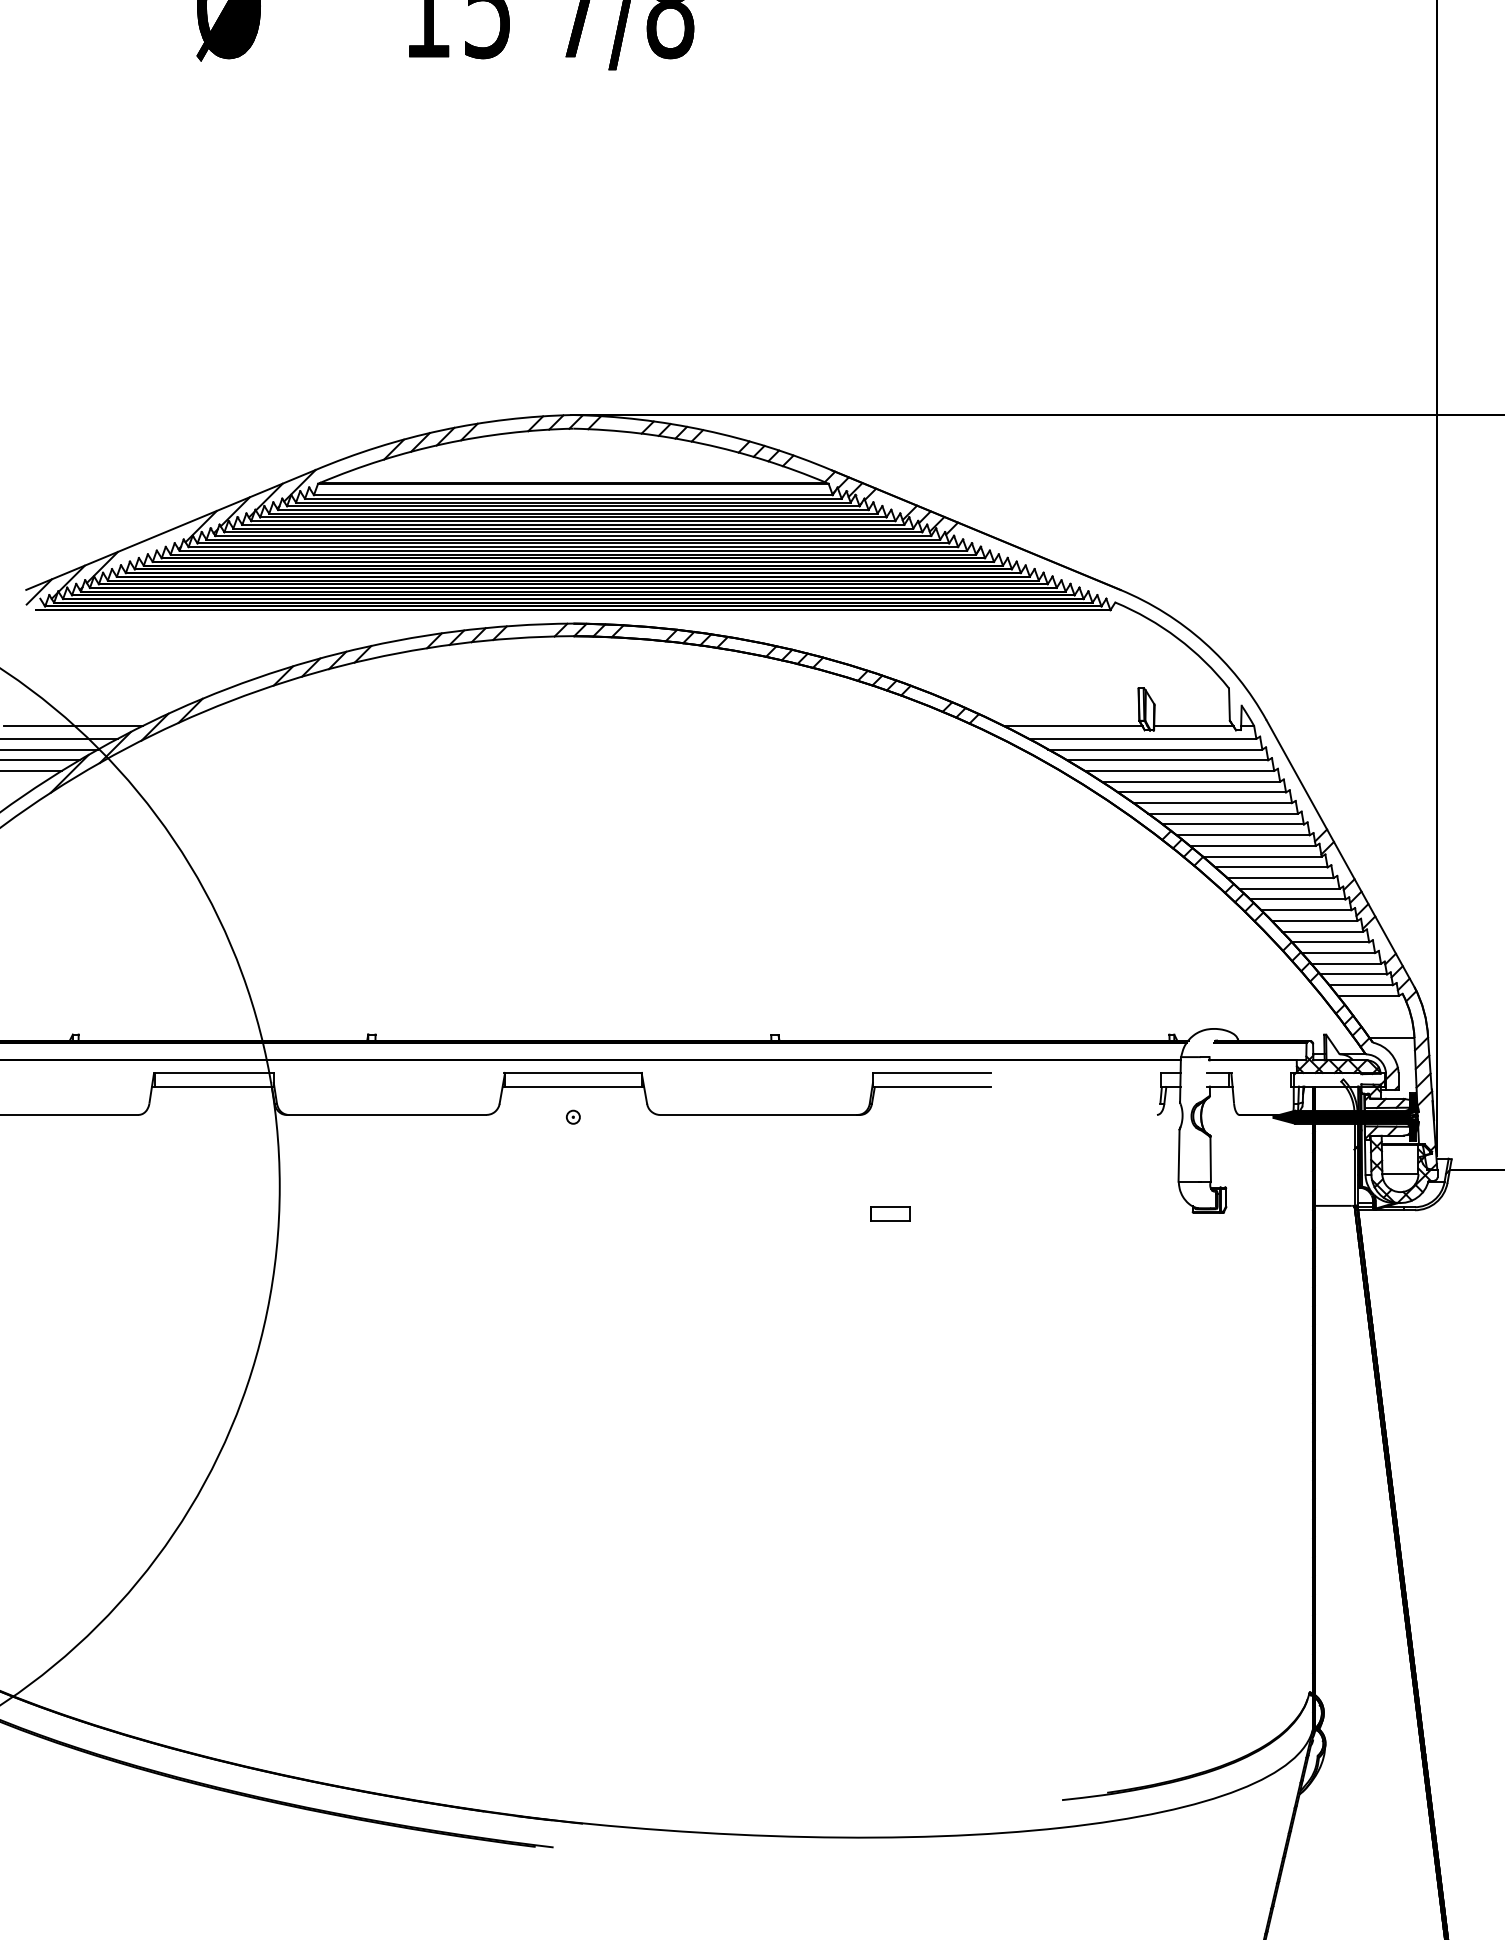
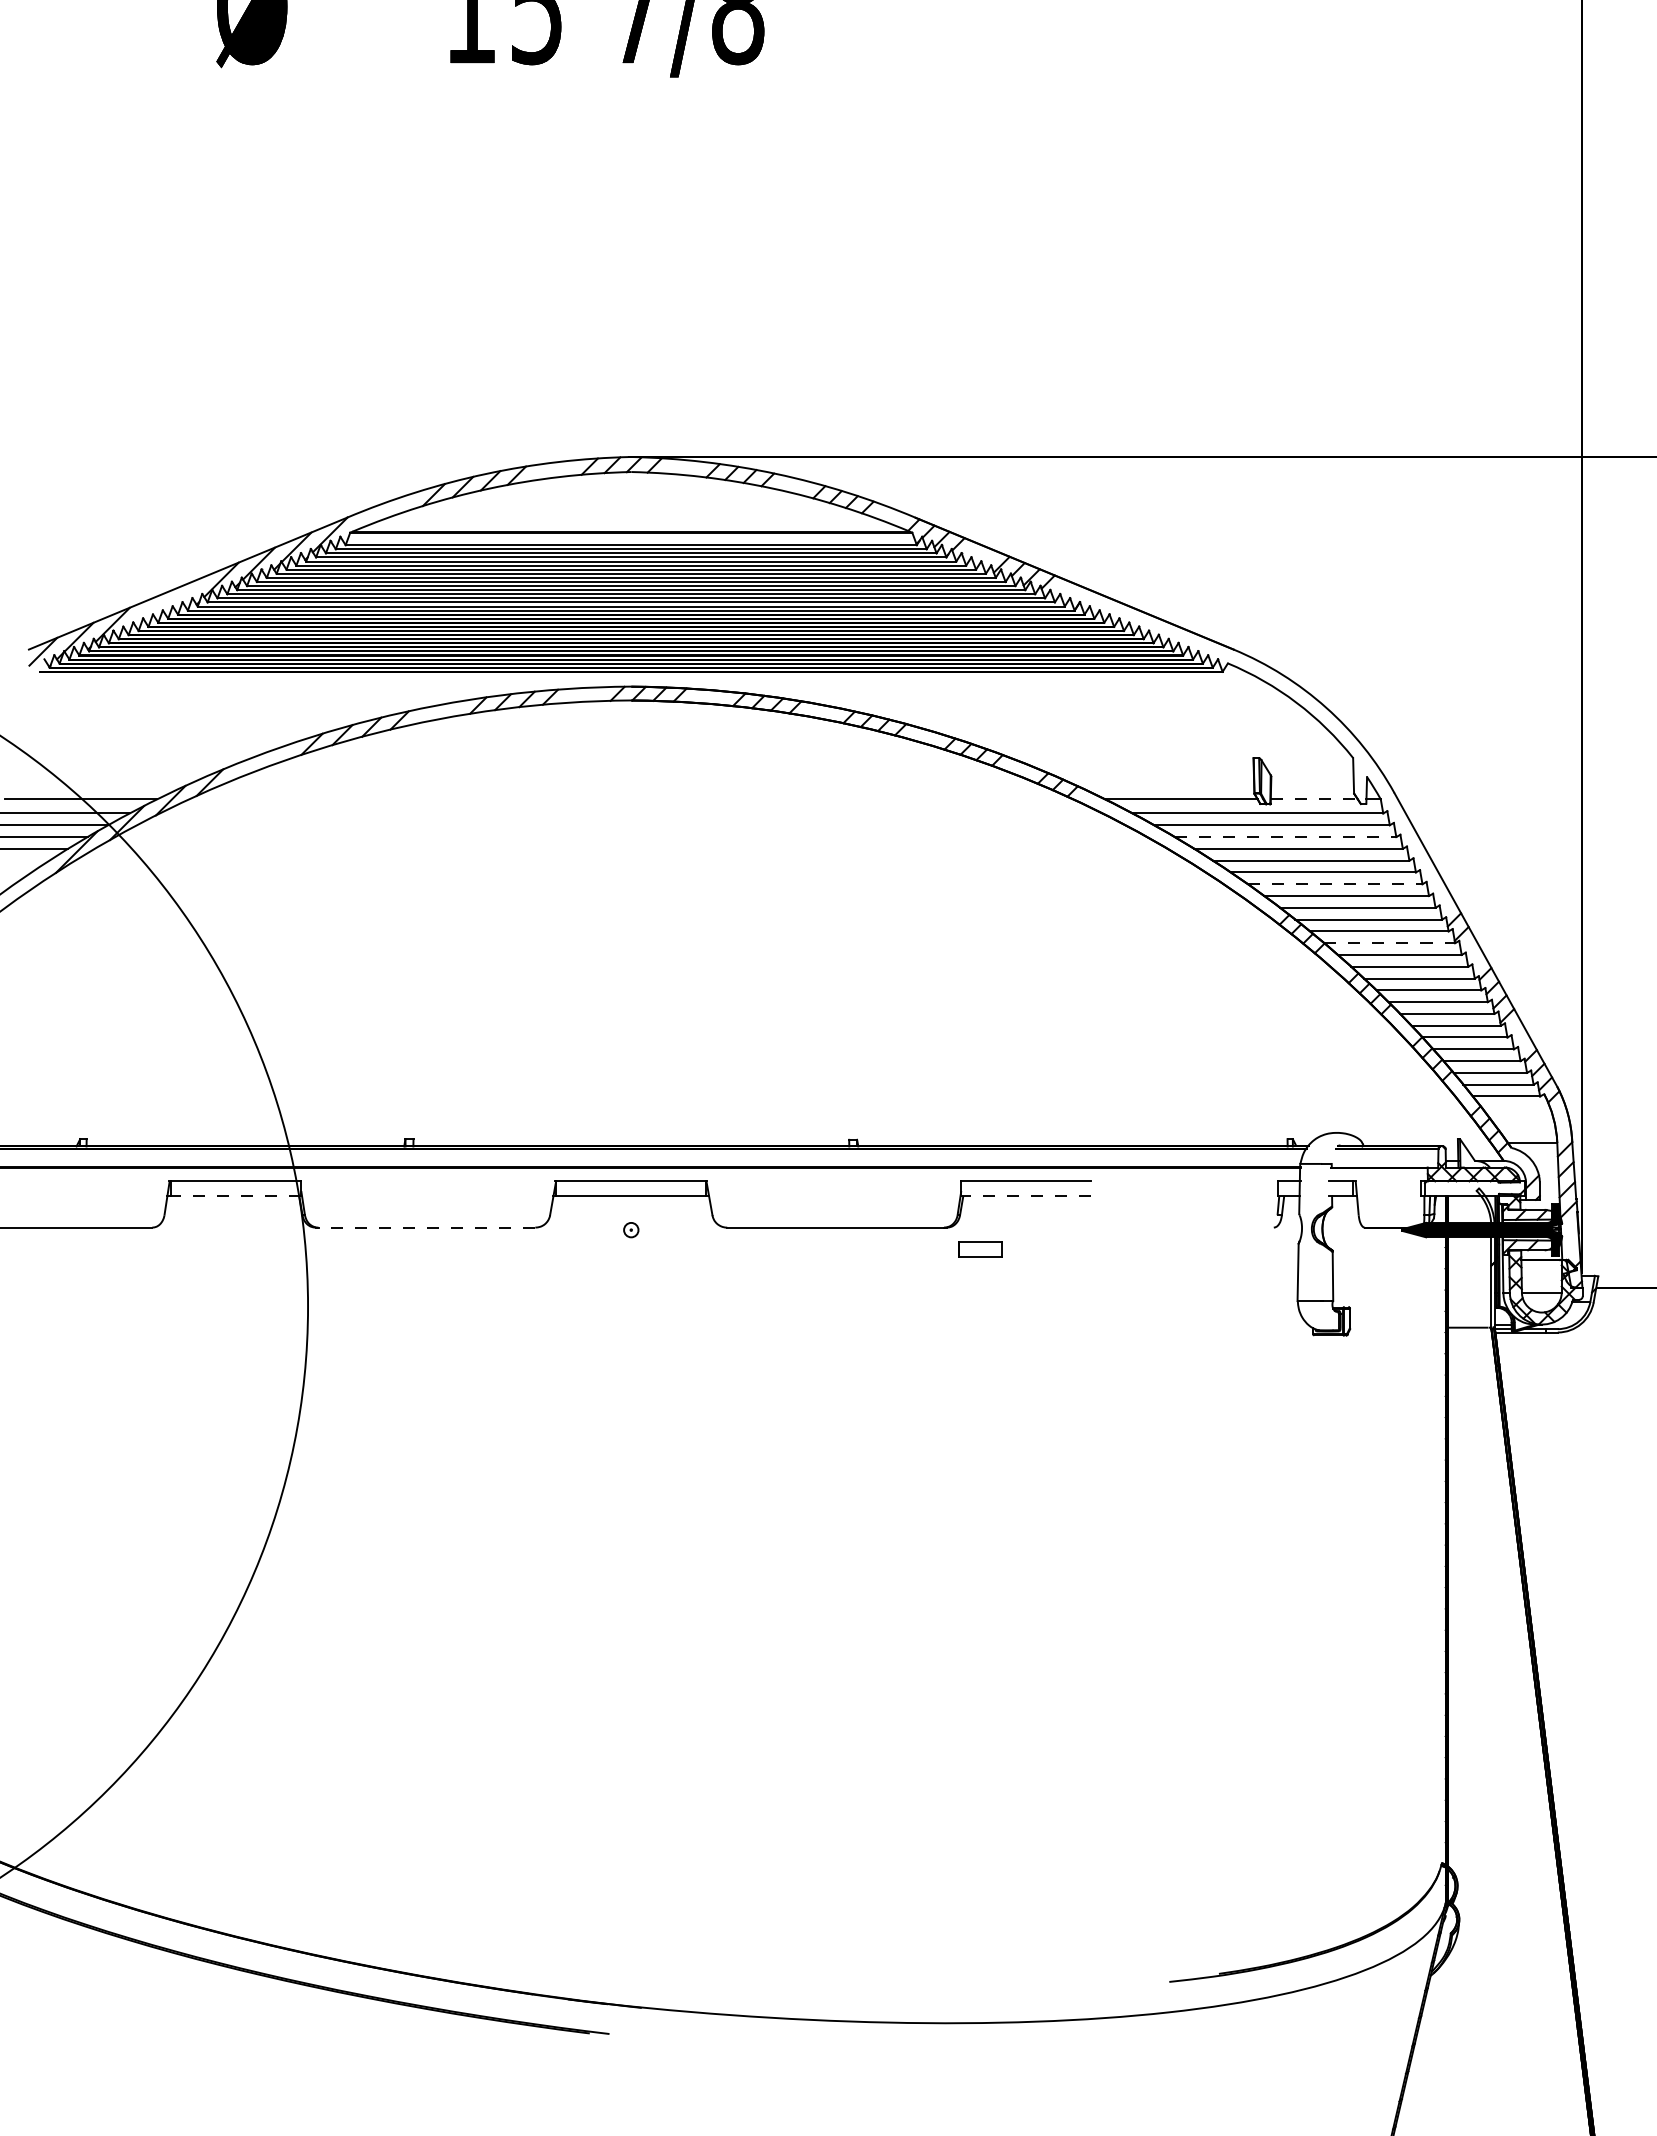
line: (1193, 726) -> (1314, 799), solid -> dashed
line: (1167, 760) -> (1285, 837), solid -> dashed
line: (1213, 803) -> (1335, 884), solid -> dashed
line: (1262, 856) -> (1390, 943), solid -> dashed
line: (213, 1086) -> (235, 1196), solid -> dashed
line: (931, 1086) -> (1025, 1196), solid -> dashed
line: (387, 1114) -> (426, 1227), solid -> dashed
part: (890, 1213) -> (980, 1249), moved

